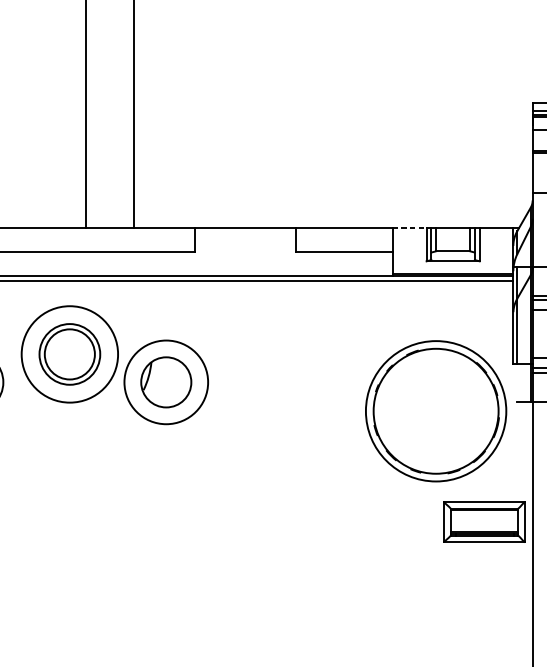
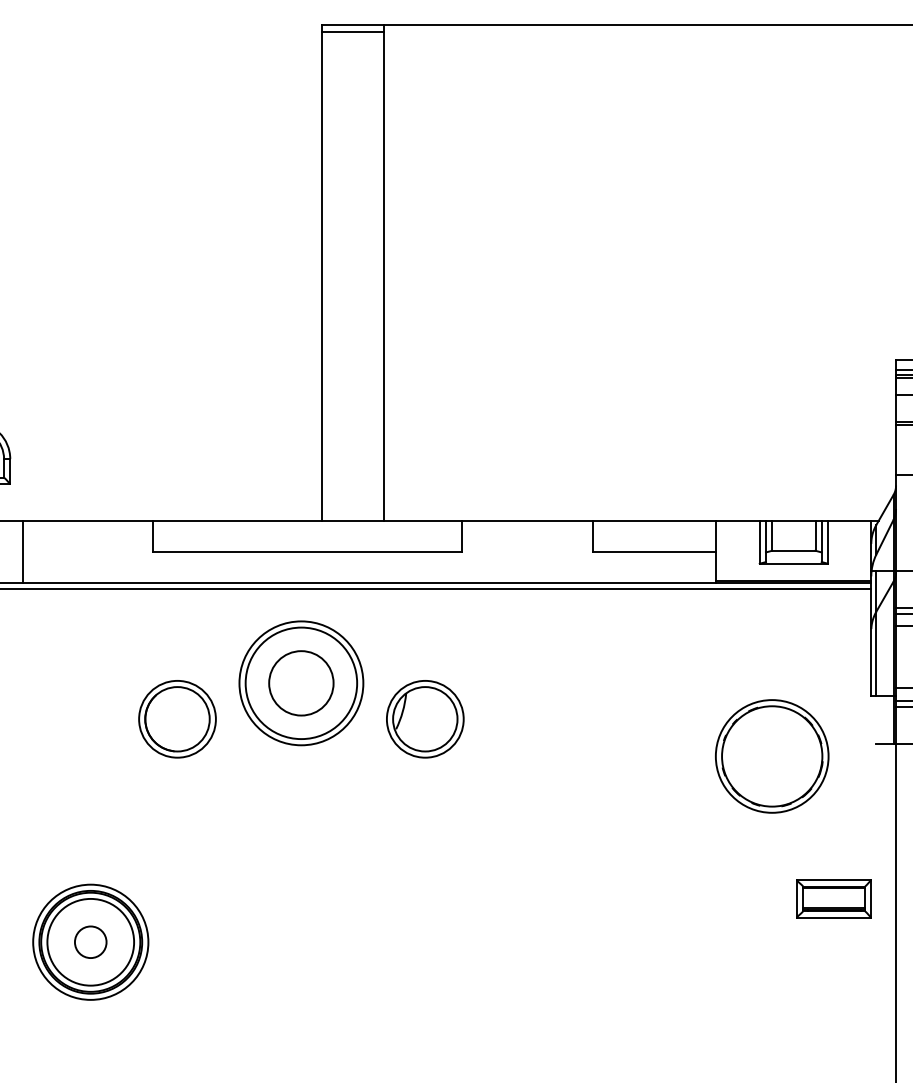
line: (410, 228) -> (738, 521), dashed -> solid
circle: (69, 354) -> (301, 683), size x1.43
circle: (165, 381) -> (424, 718), size x0.71
part: (436, 411) -> (772, 756), size x0.62
part: (483, 521) -> (833, 898), size x0.71

